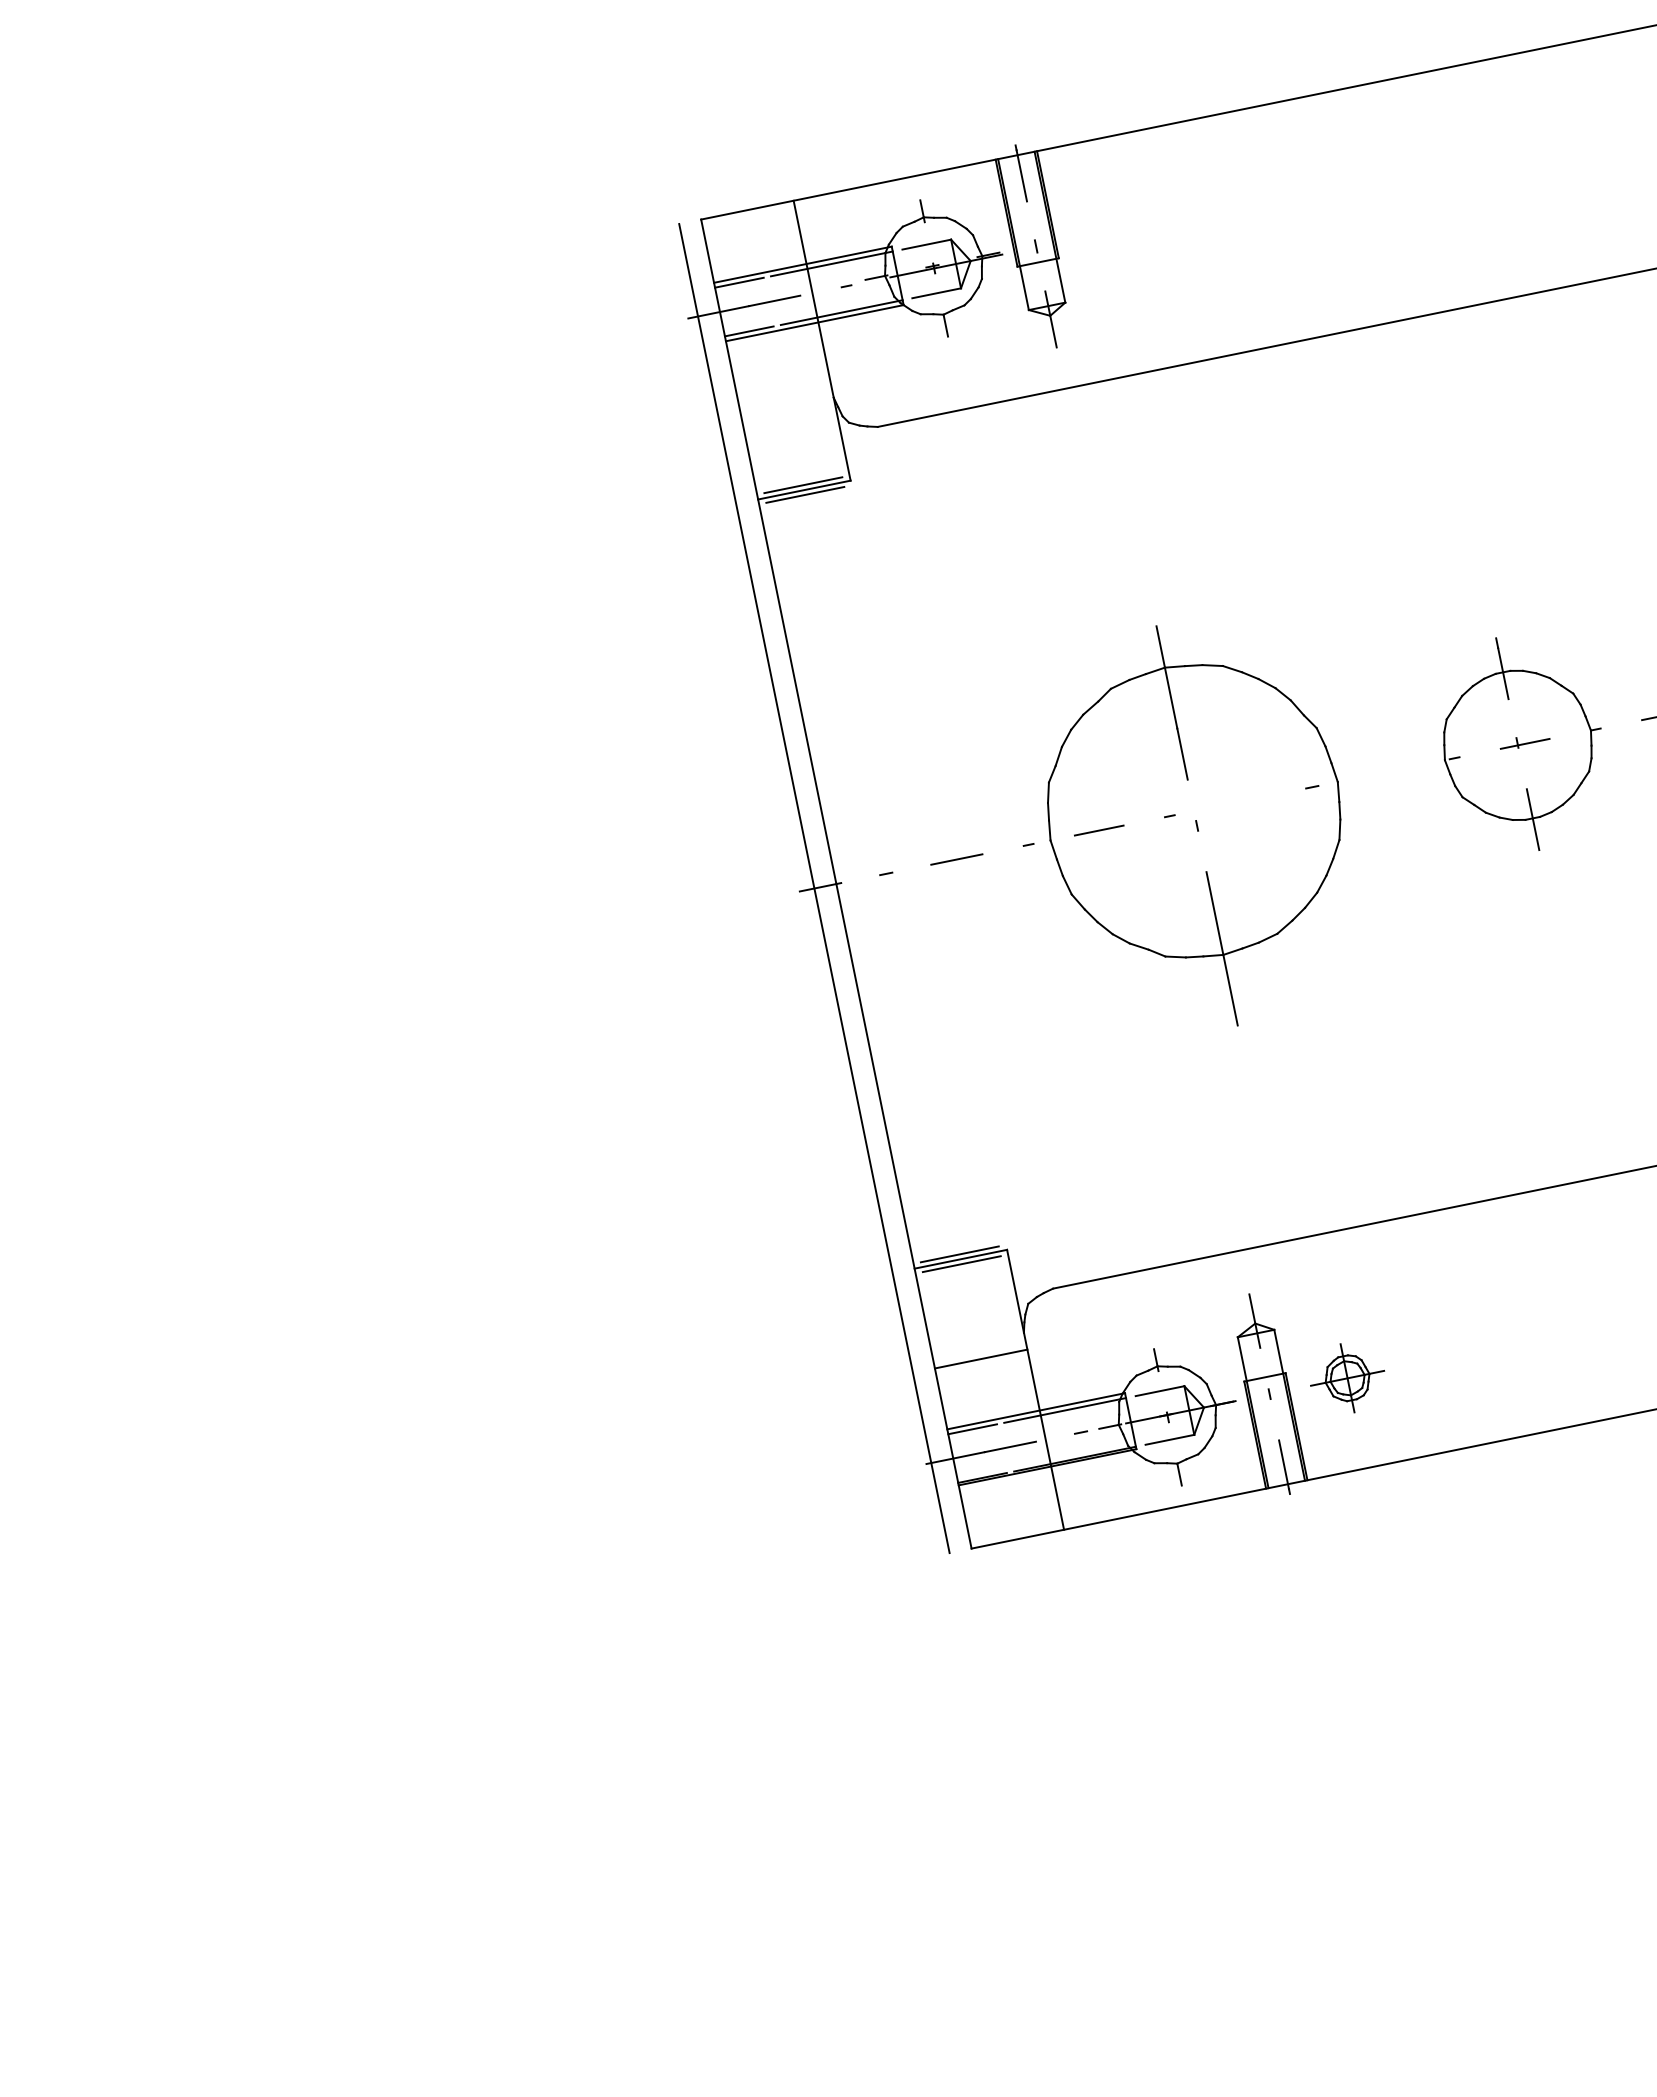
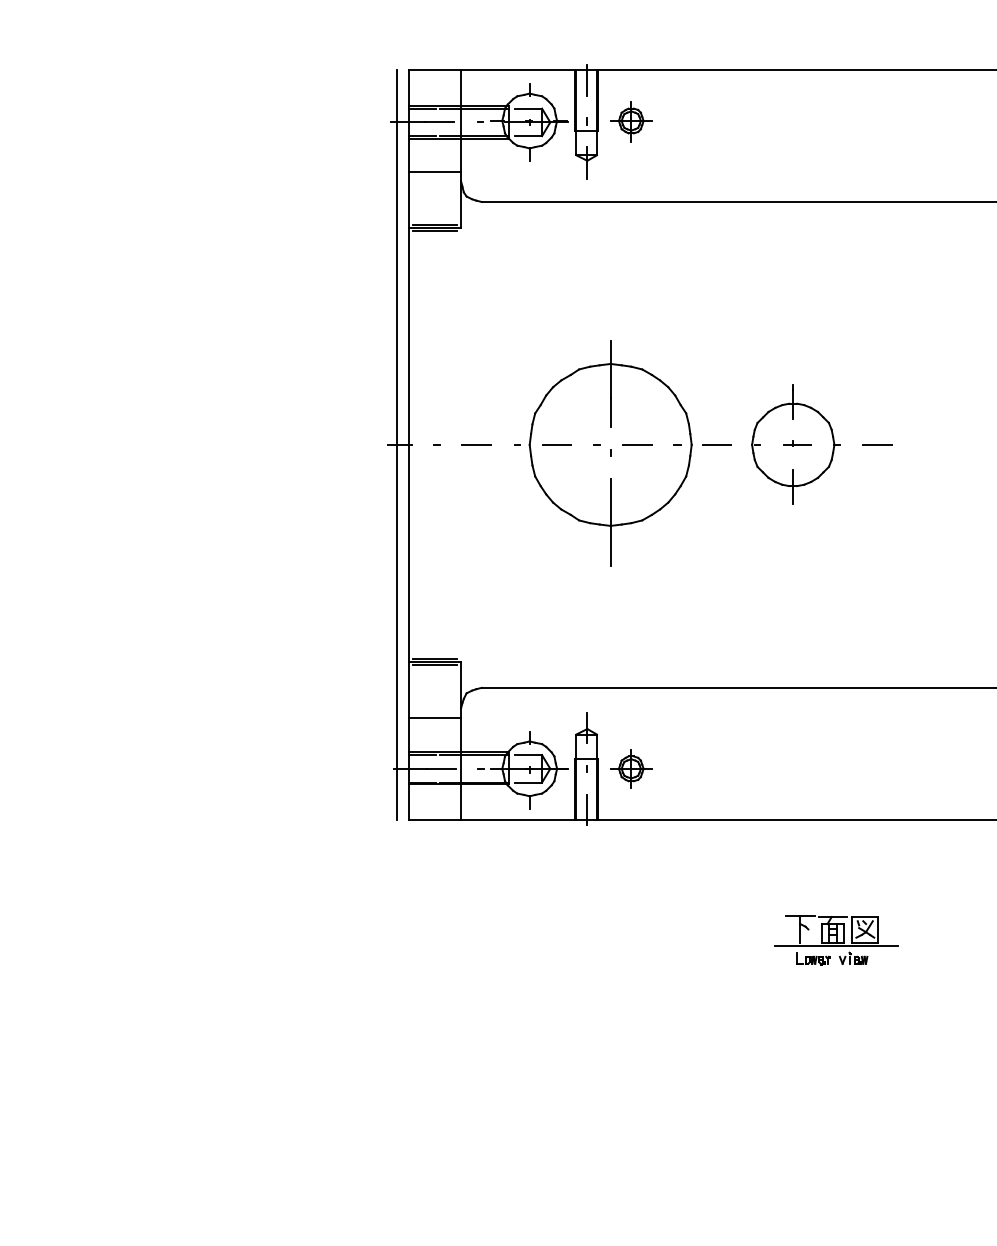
part: (1114, 230) -> (631, 121), added
line: (783, 389) -> (434, 171), added
line: (1381, 772) -> (716, 444), added
line: (1241, 800) -> (637, 444), added

